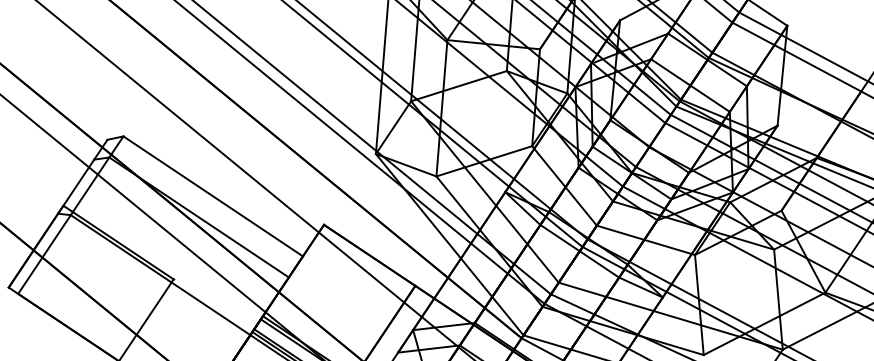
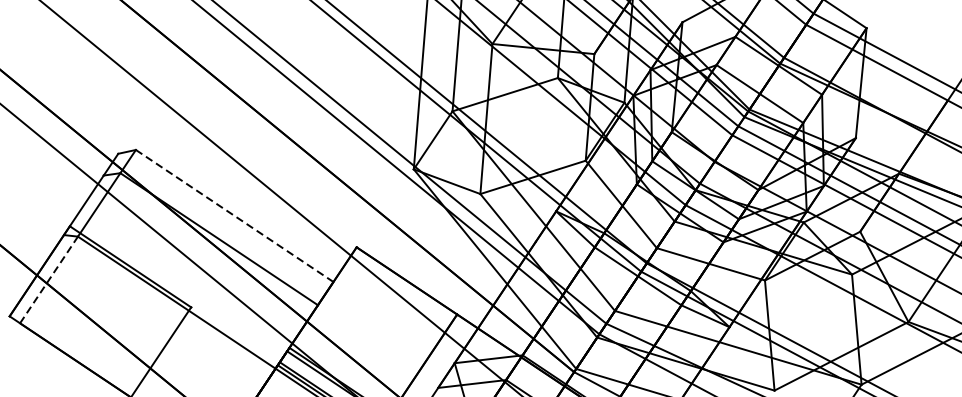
line: (213, 196) -> (235, 216), solid -> dashed
line: (44, 254) -> (49, 279), solid -> dashed

